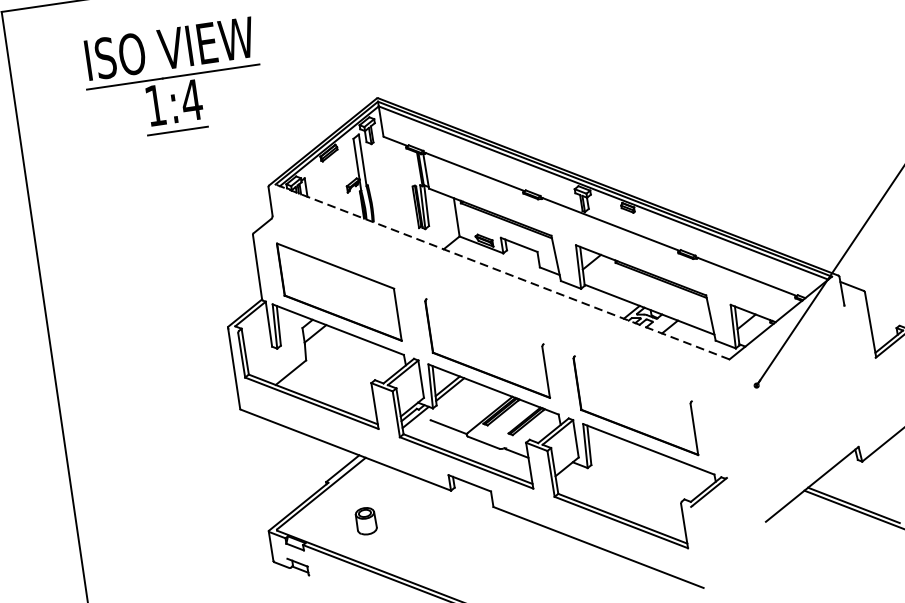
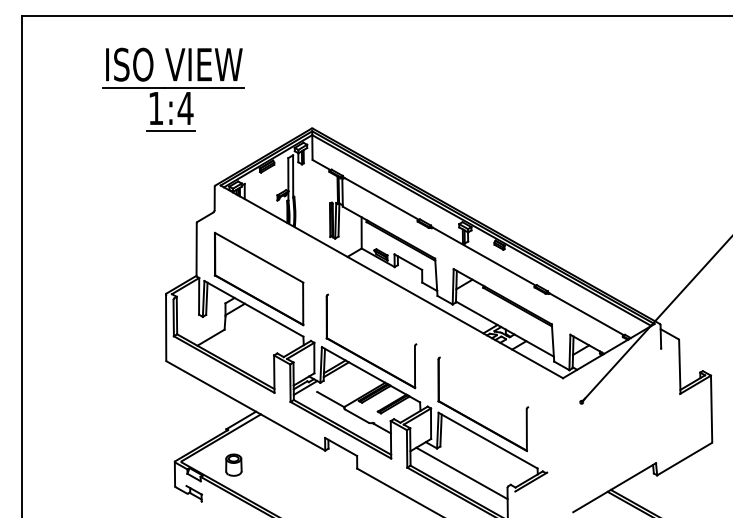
part: (173, 79) -> (173, 89), moved
line: (502, 271) -> (391, 281), dashed -> solid
line: (622, 494) -> (461, 473), added
part: (365, 520) -> (233, 464), moved

